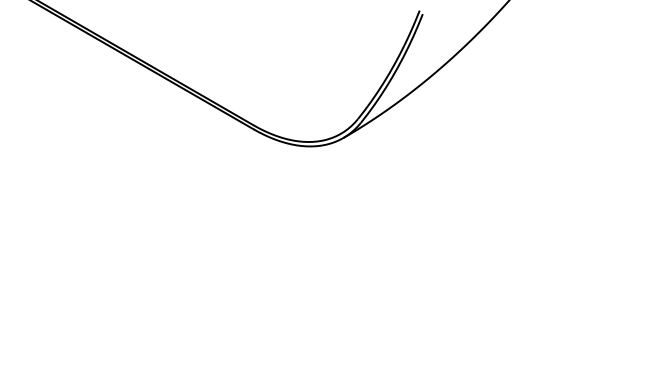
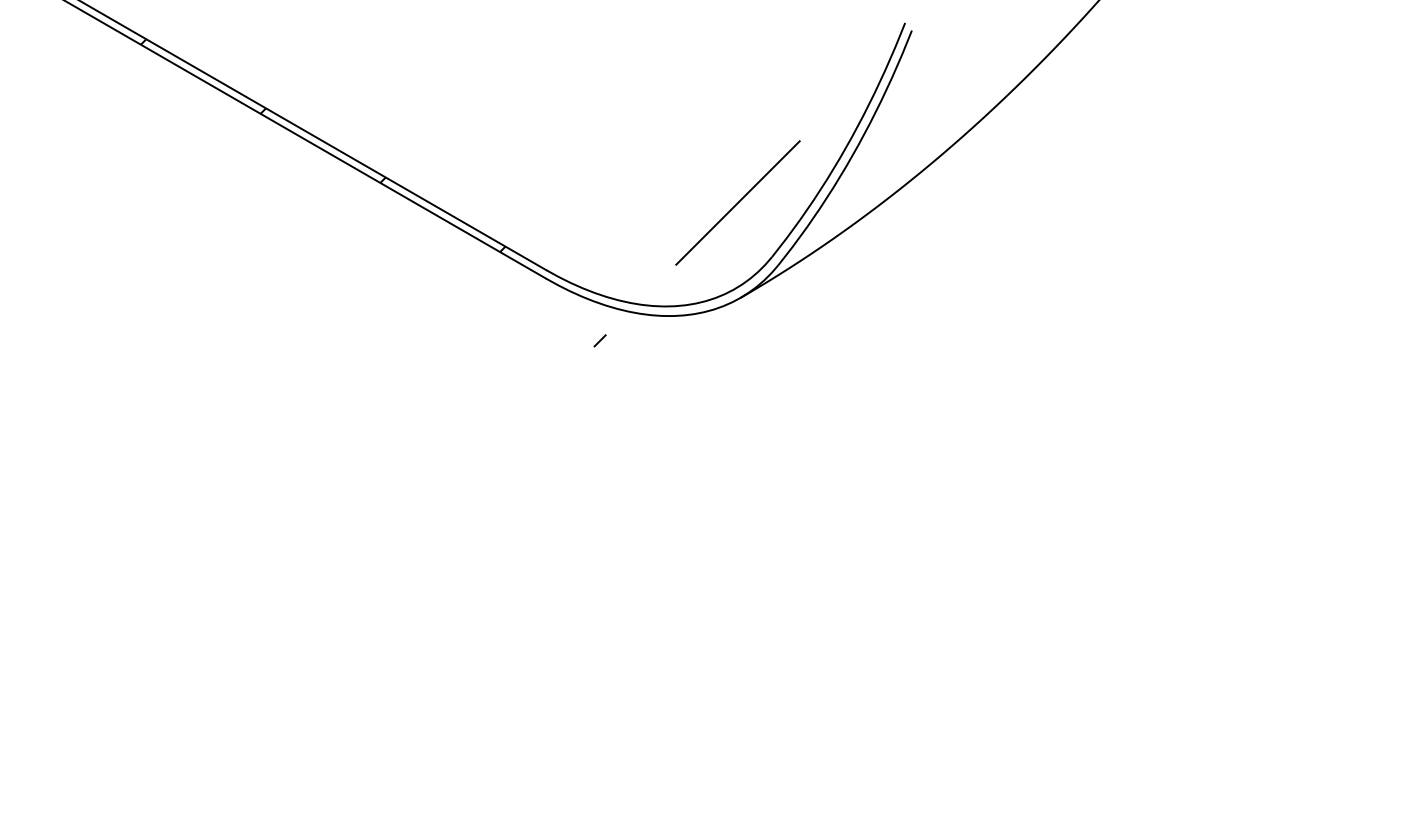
hatch: (218, 89) -> (471, 193), added

